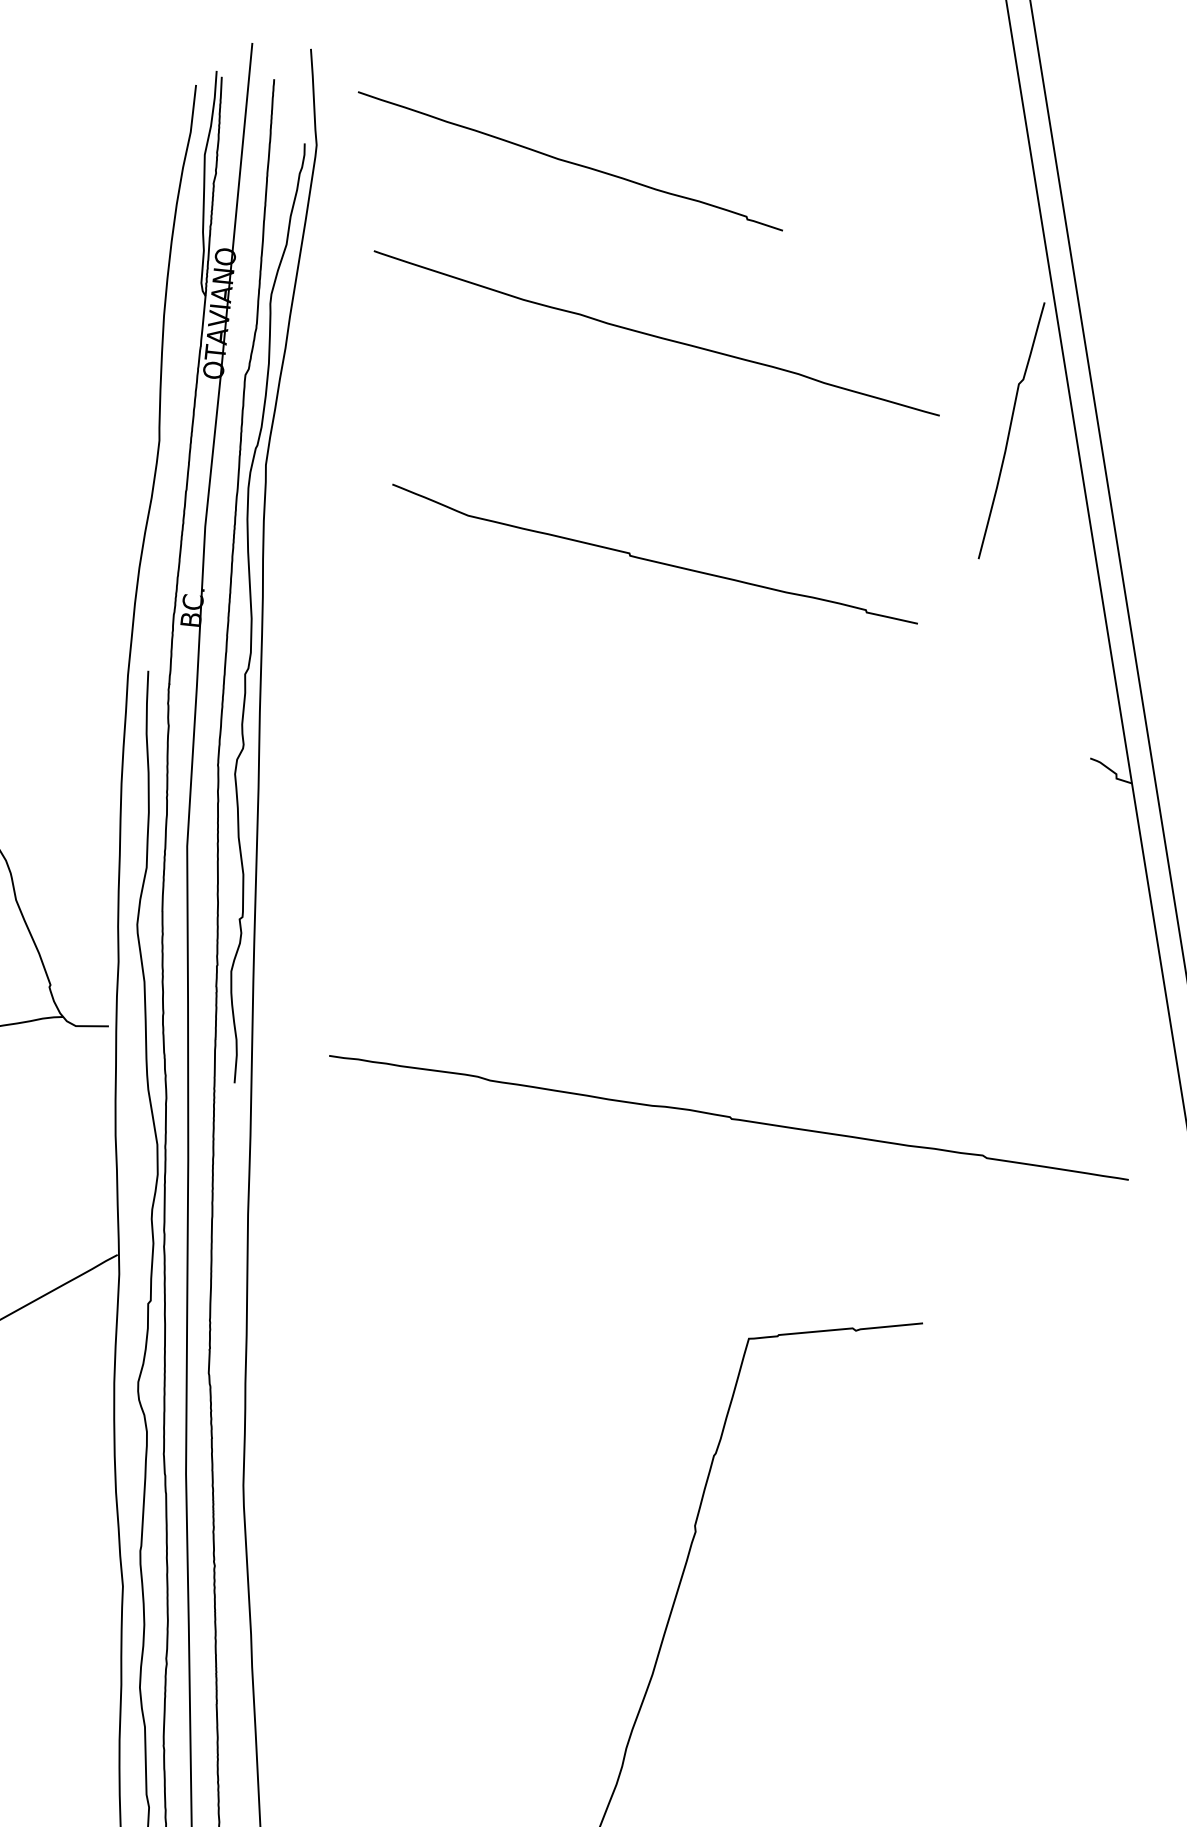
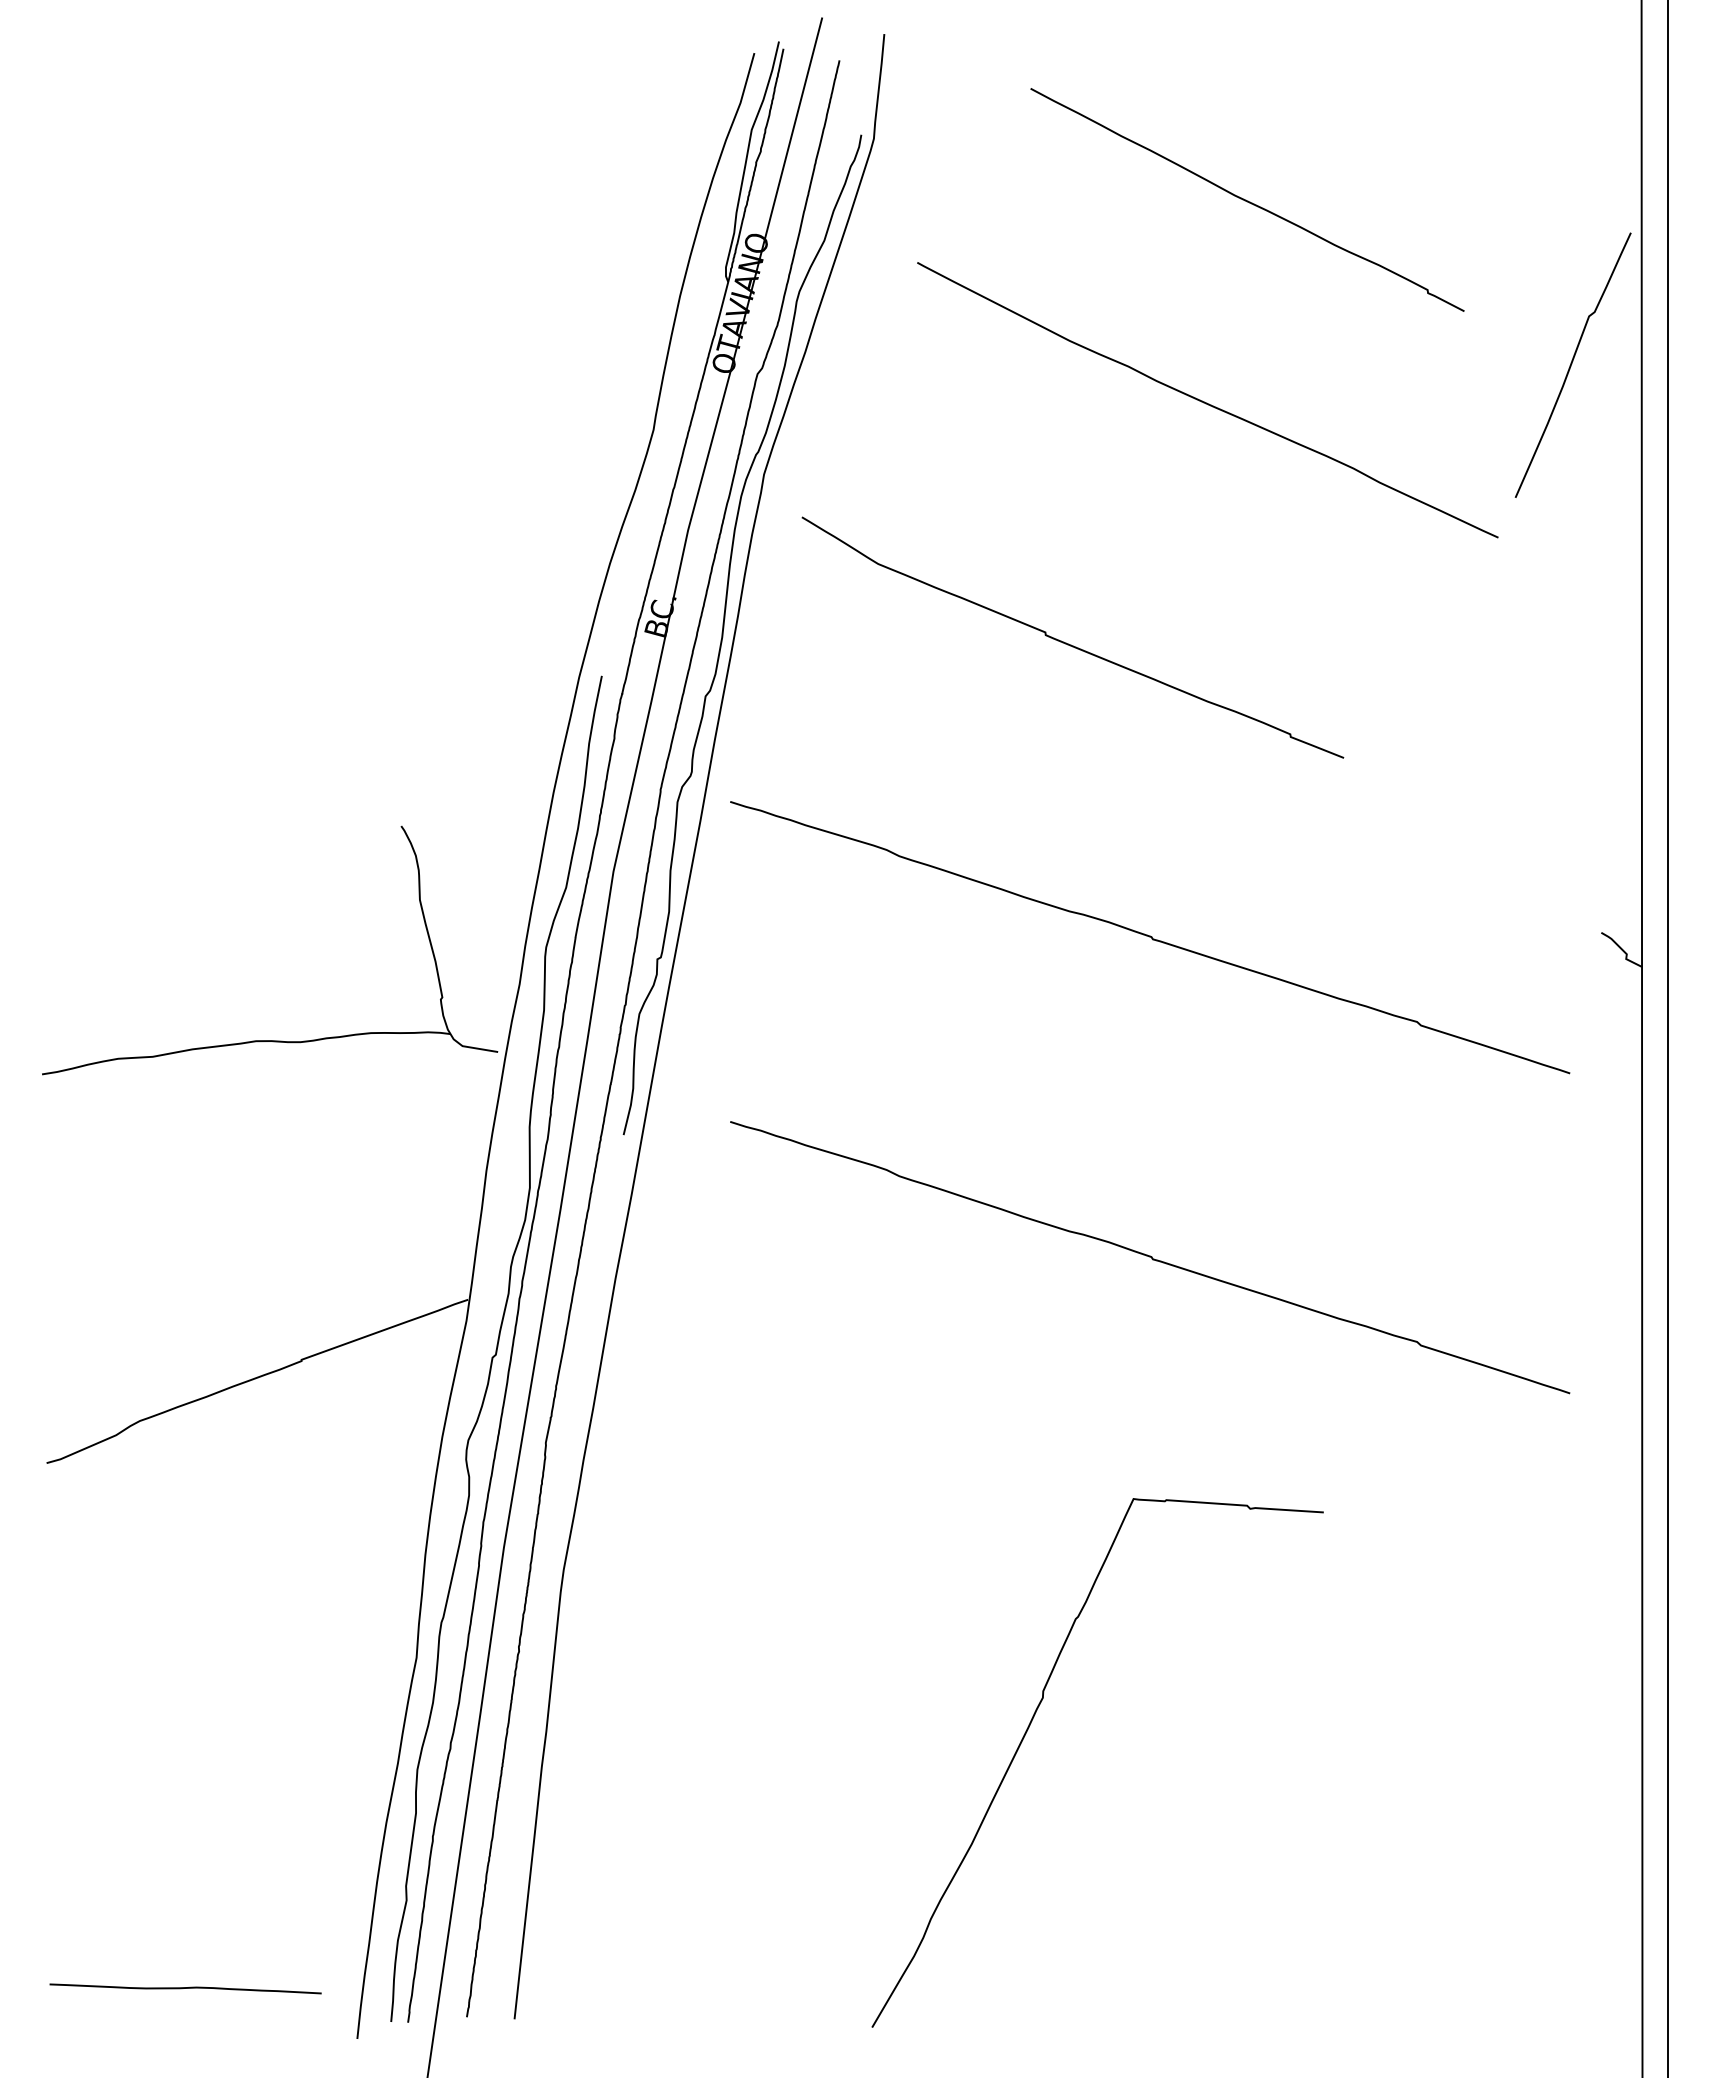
curve: (570, 161) -> (1247, 200), moved
curve: (1010, 430) -> (1572, 364), moved
curve: (654, 560) -> (1071, 644), moved
curve: (682, 828) -> (1150, 937), added

